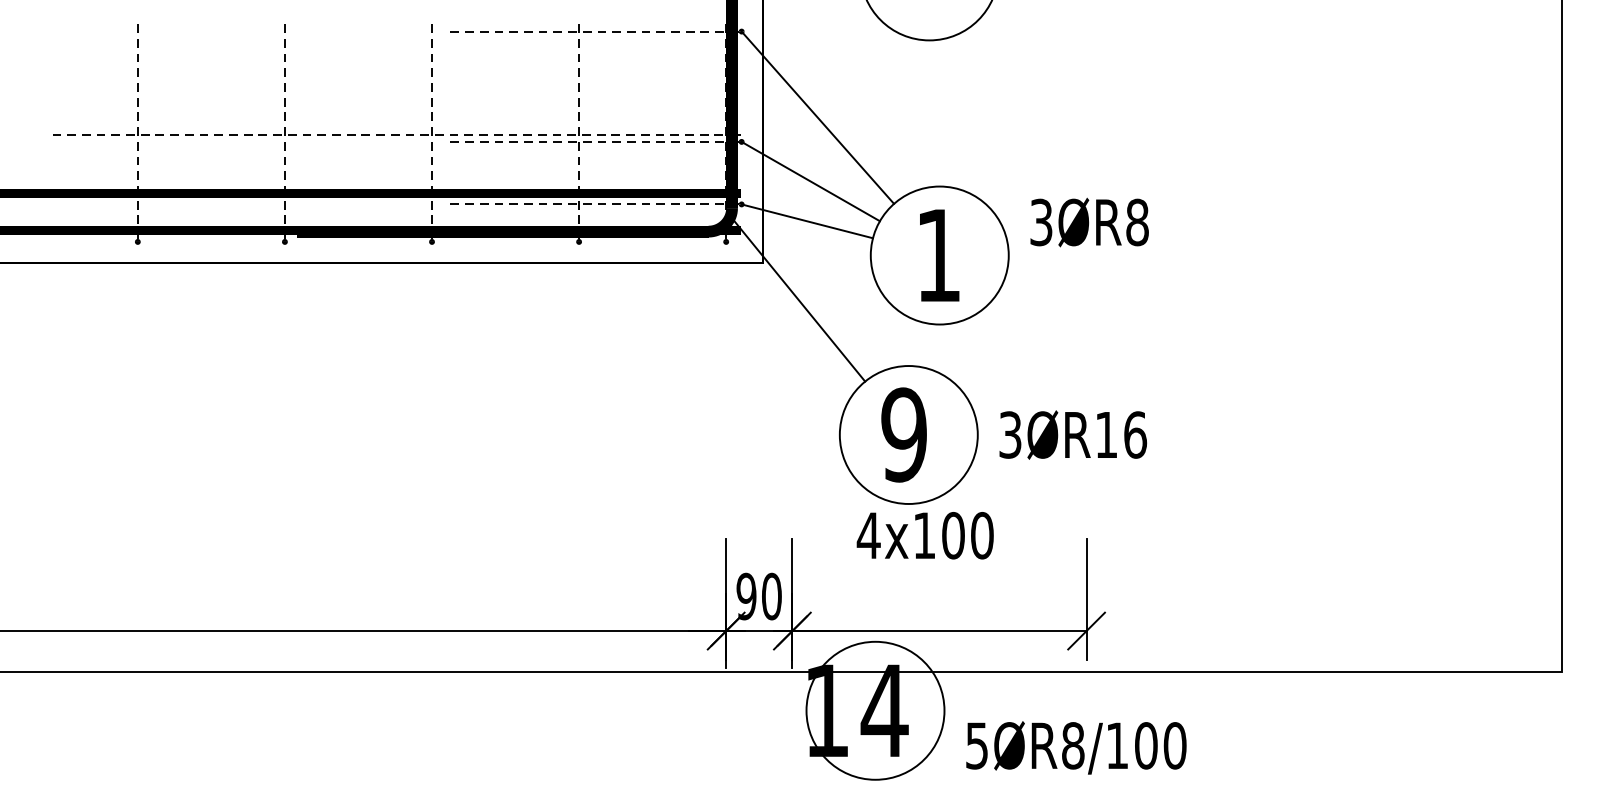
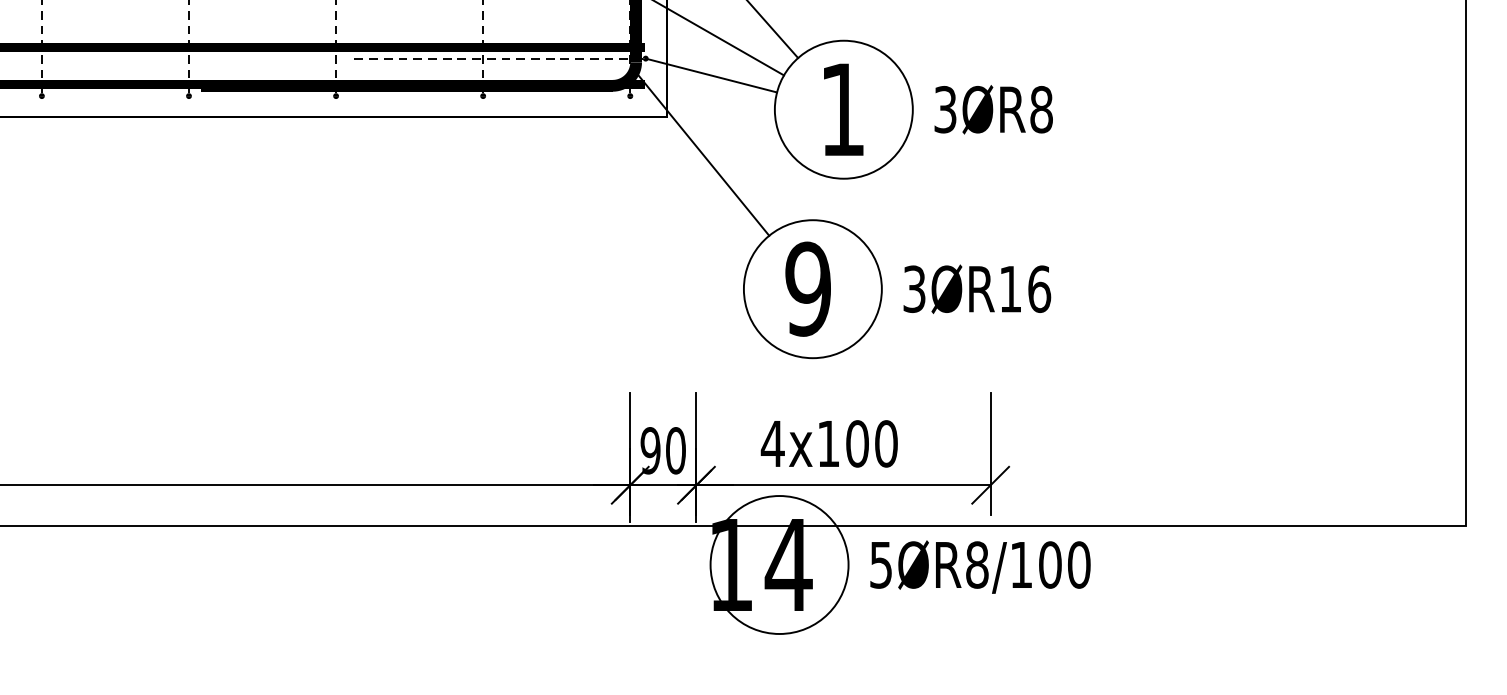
text: (1089, 222) -> (993, 109), moved
text: (924, 535) -> (828, 443), moved
text: (1076, 747) -> (980, 566), moved

